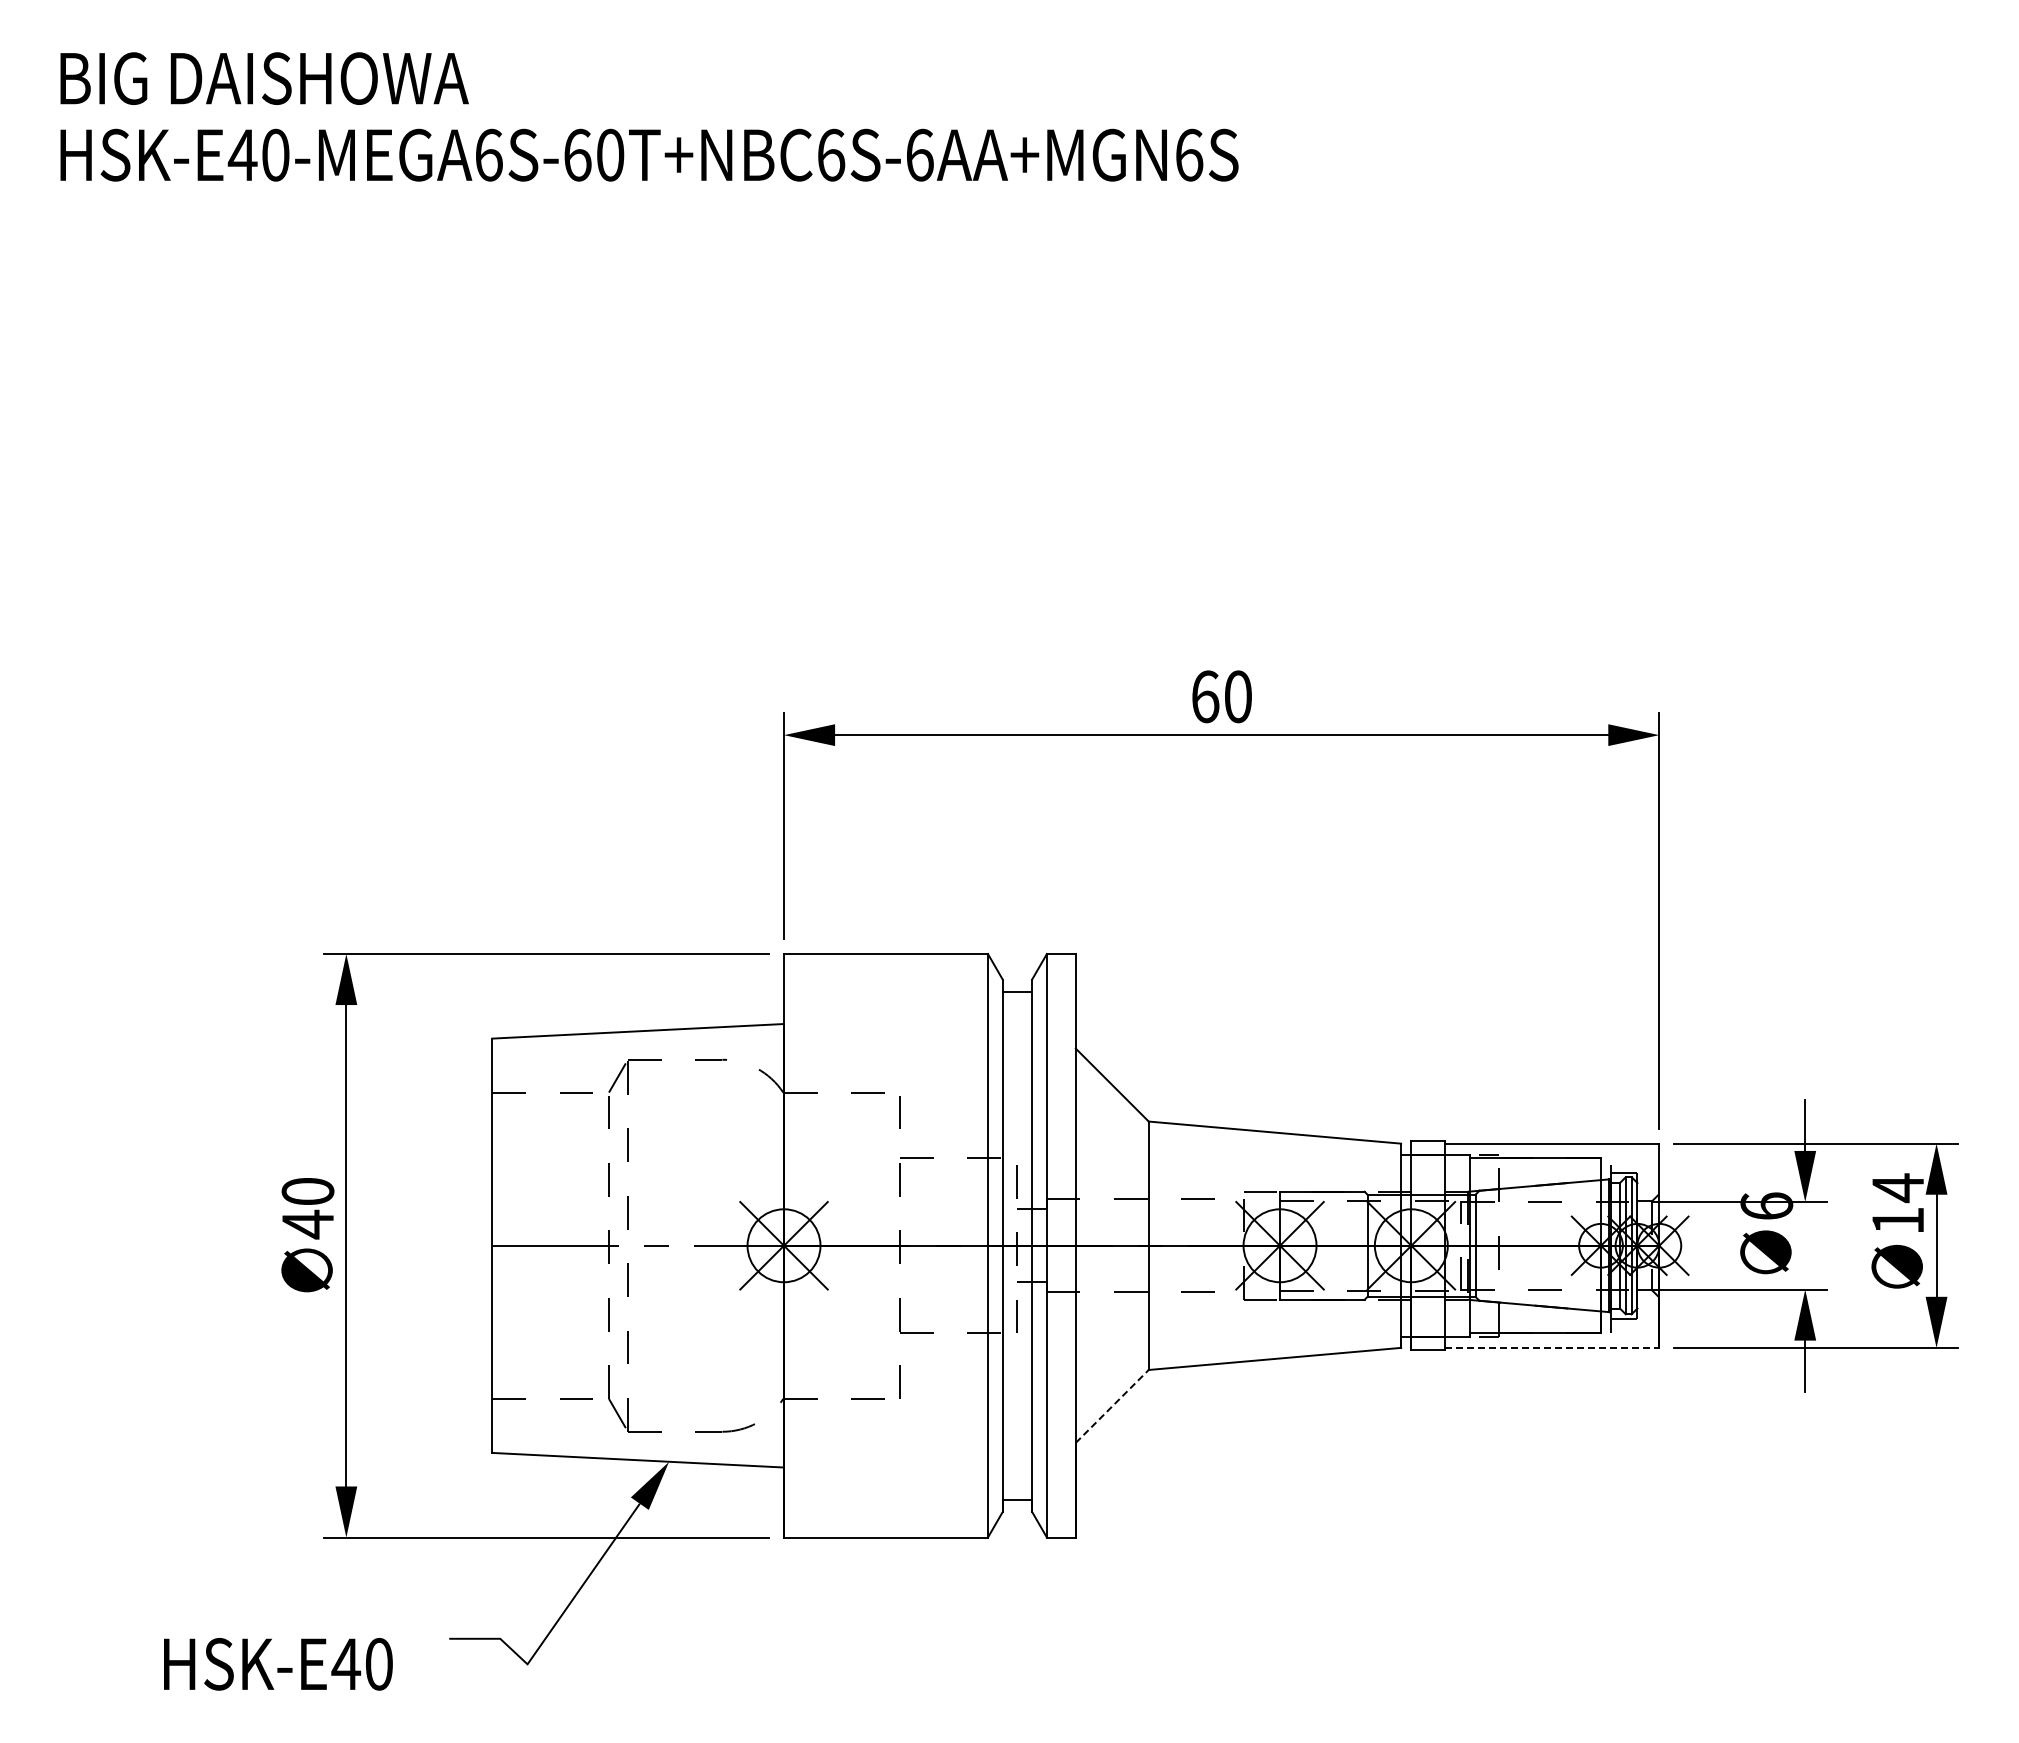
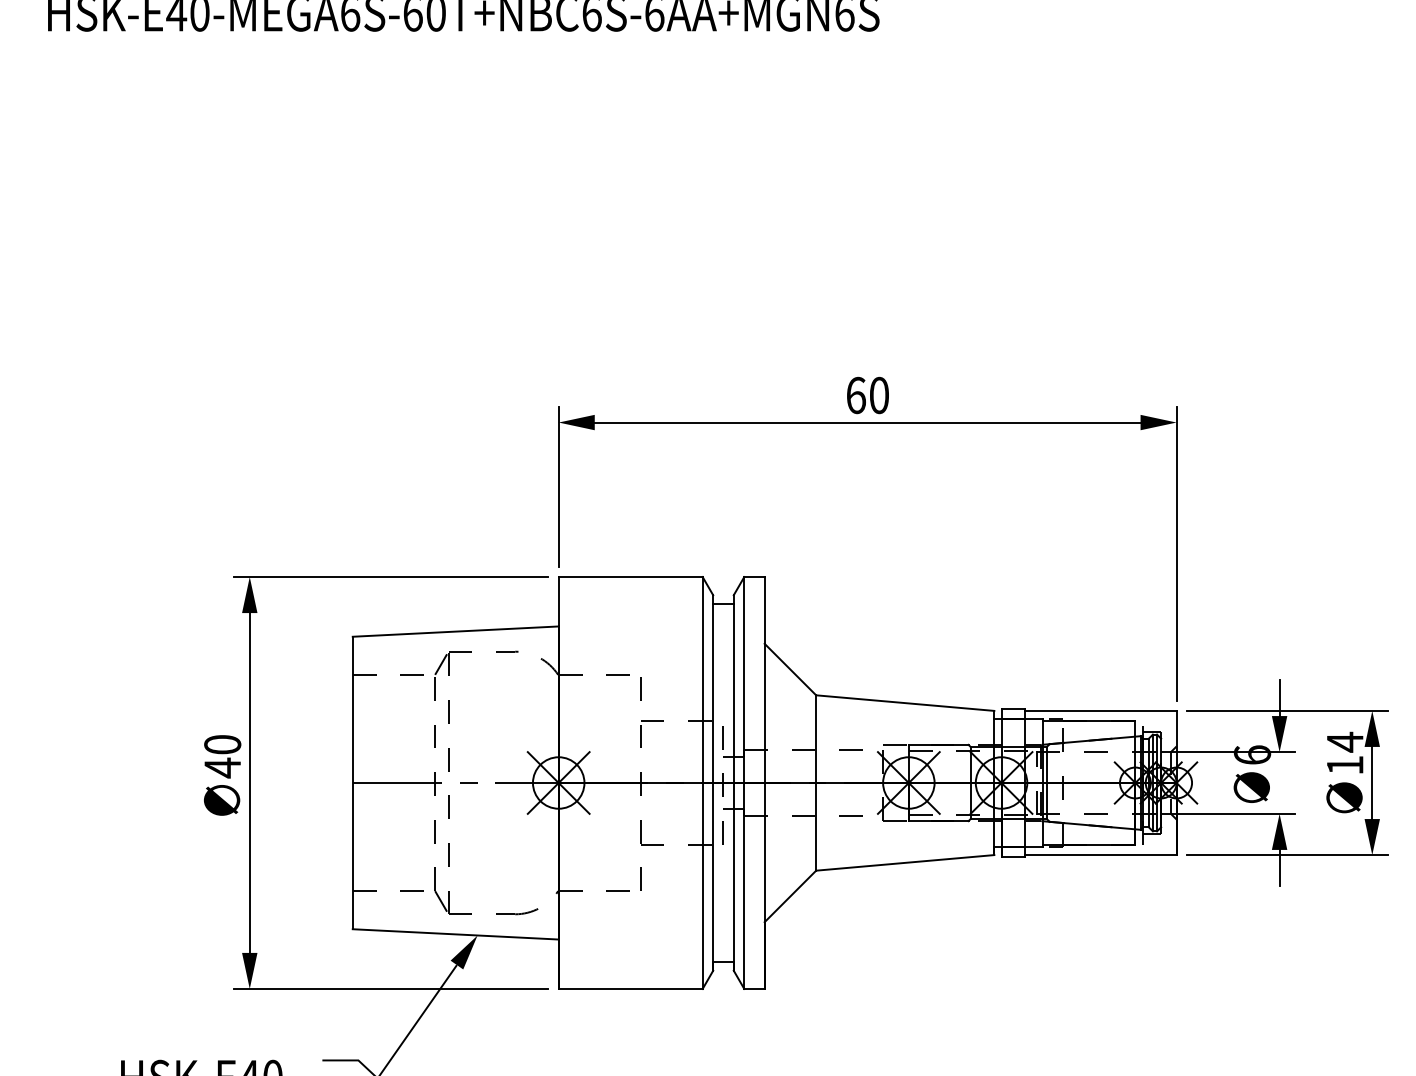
line: (1552, 1347) -> (1101, 854), dashed -> solid
line: (1112, 1406) -> (790, 896), dashed -> solid

